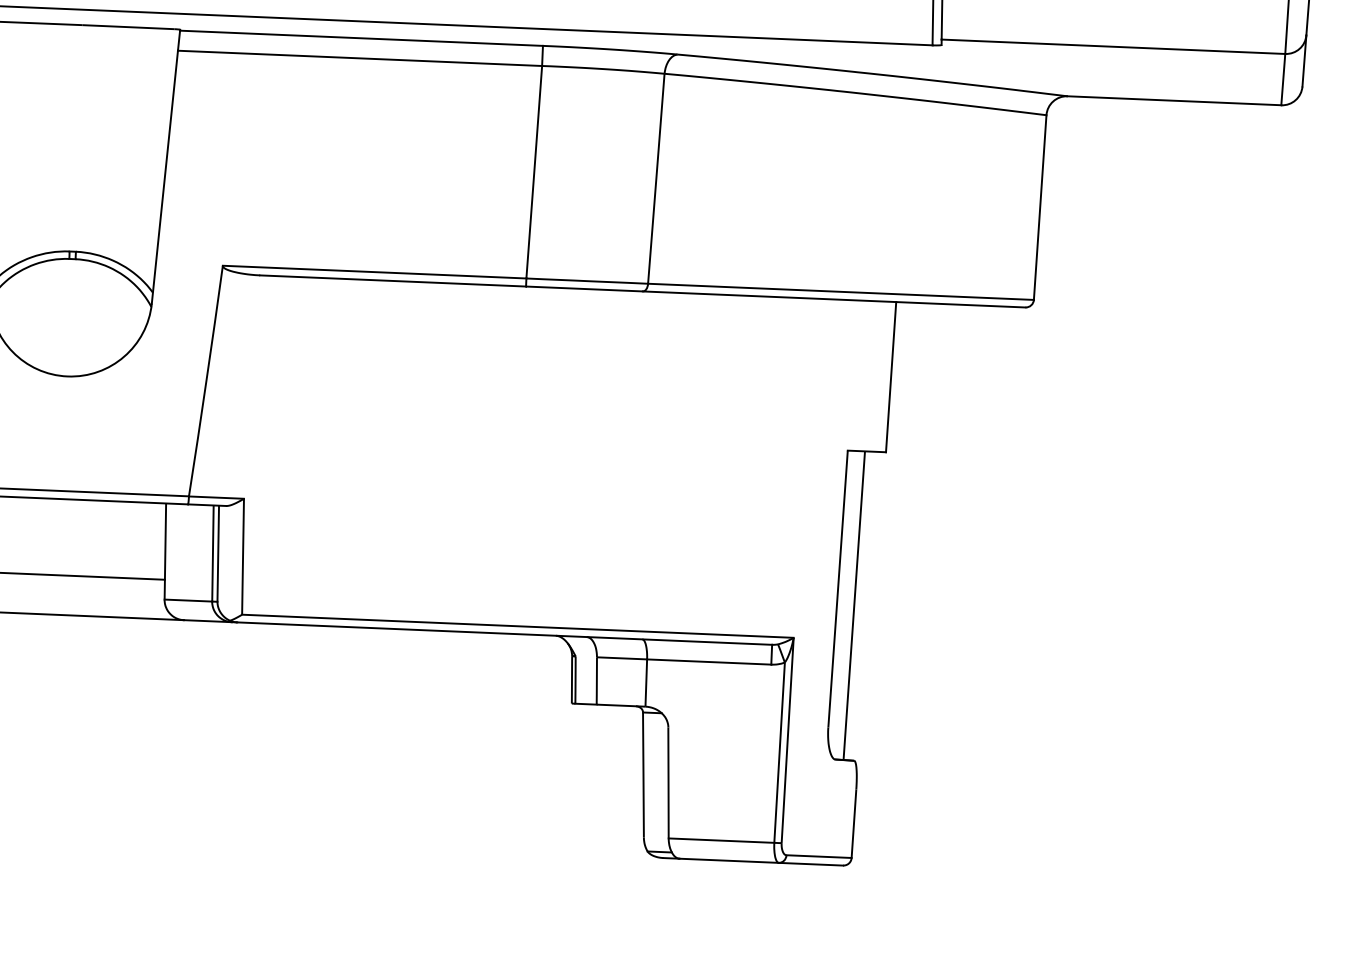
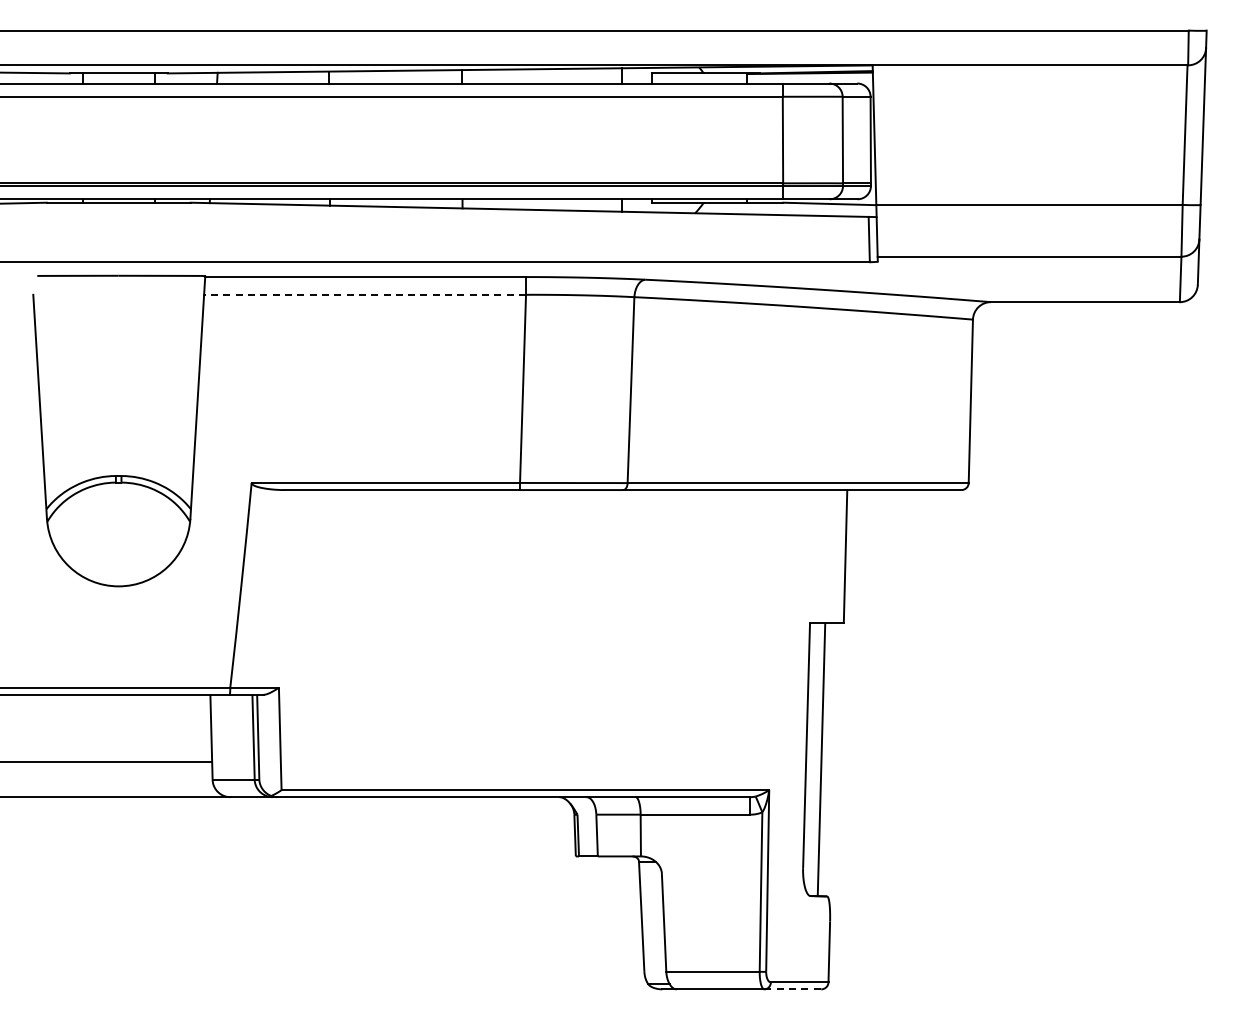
line: (360, 58) -> (365, 294), solid -> dashed
line: (811, 864) -> (793, 989), solid -> dashed

